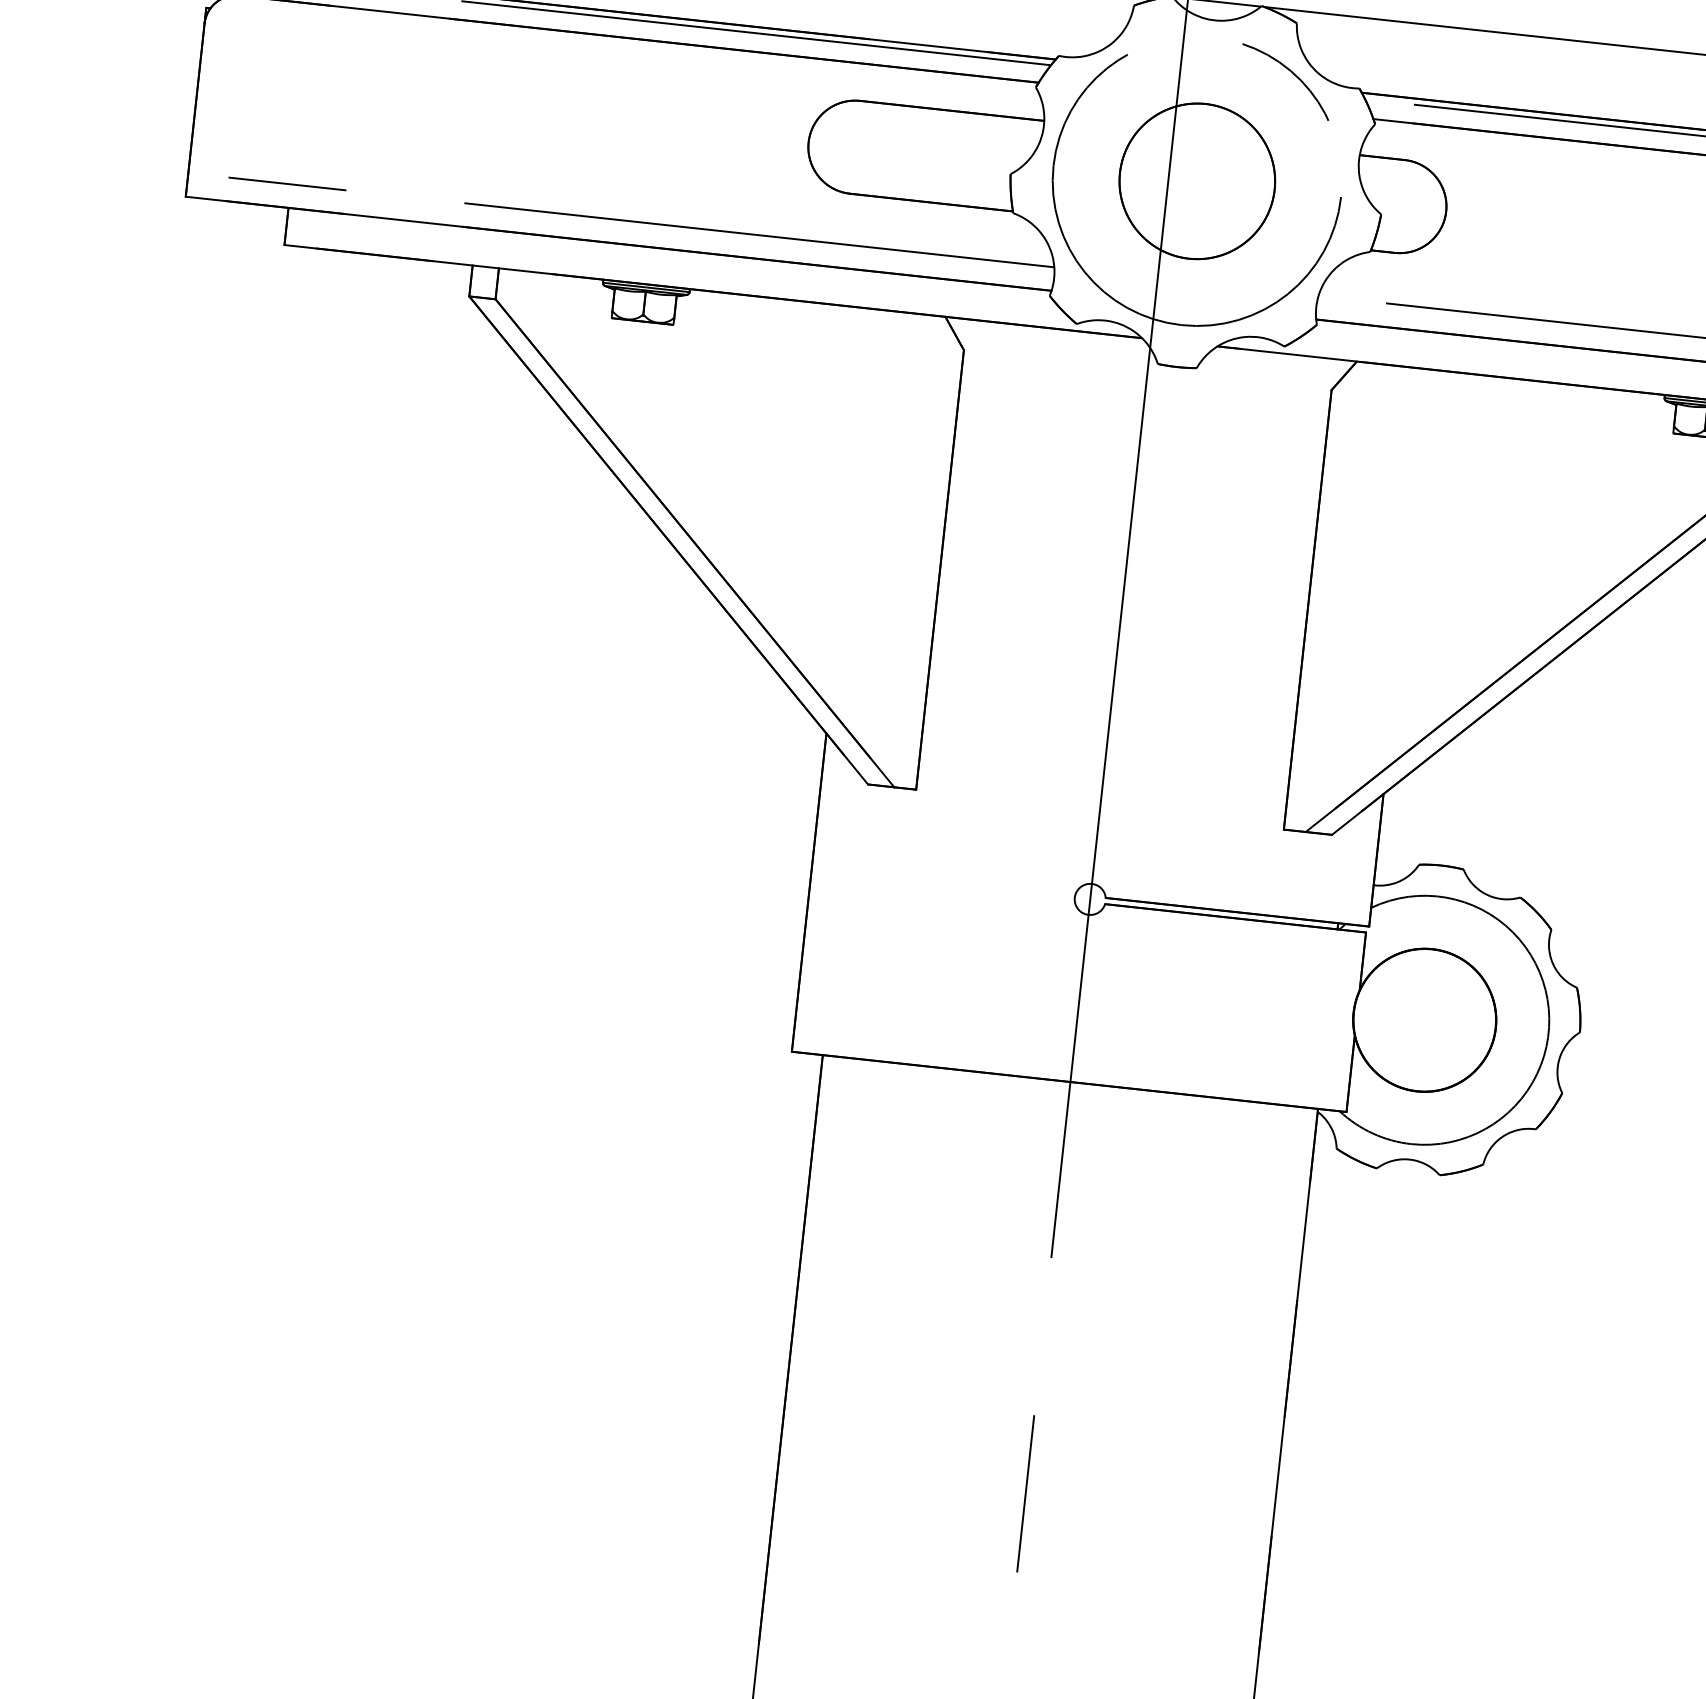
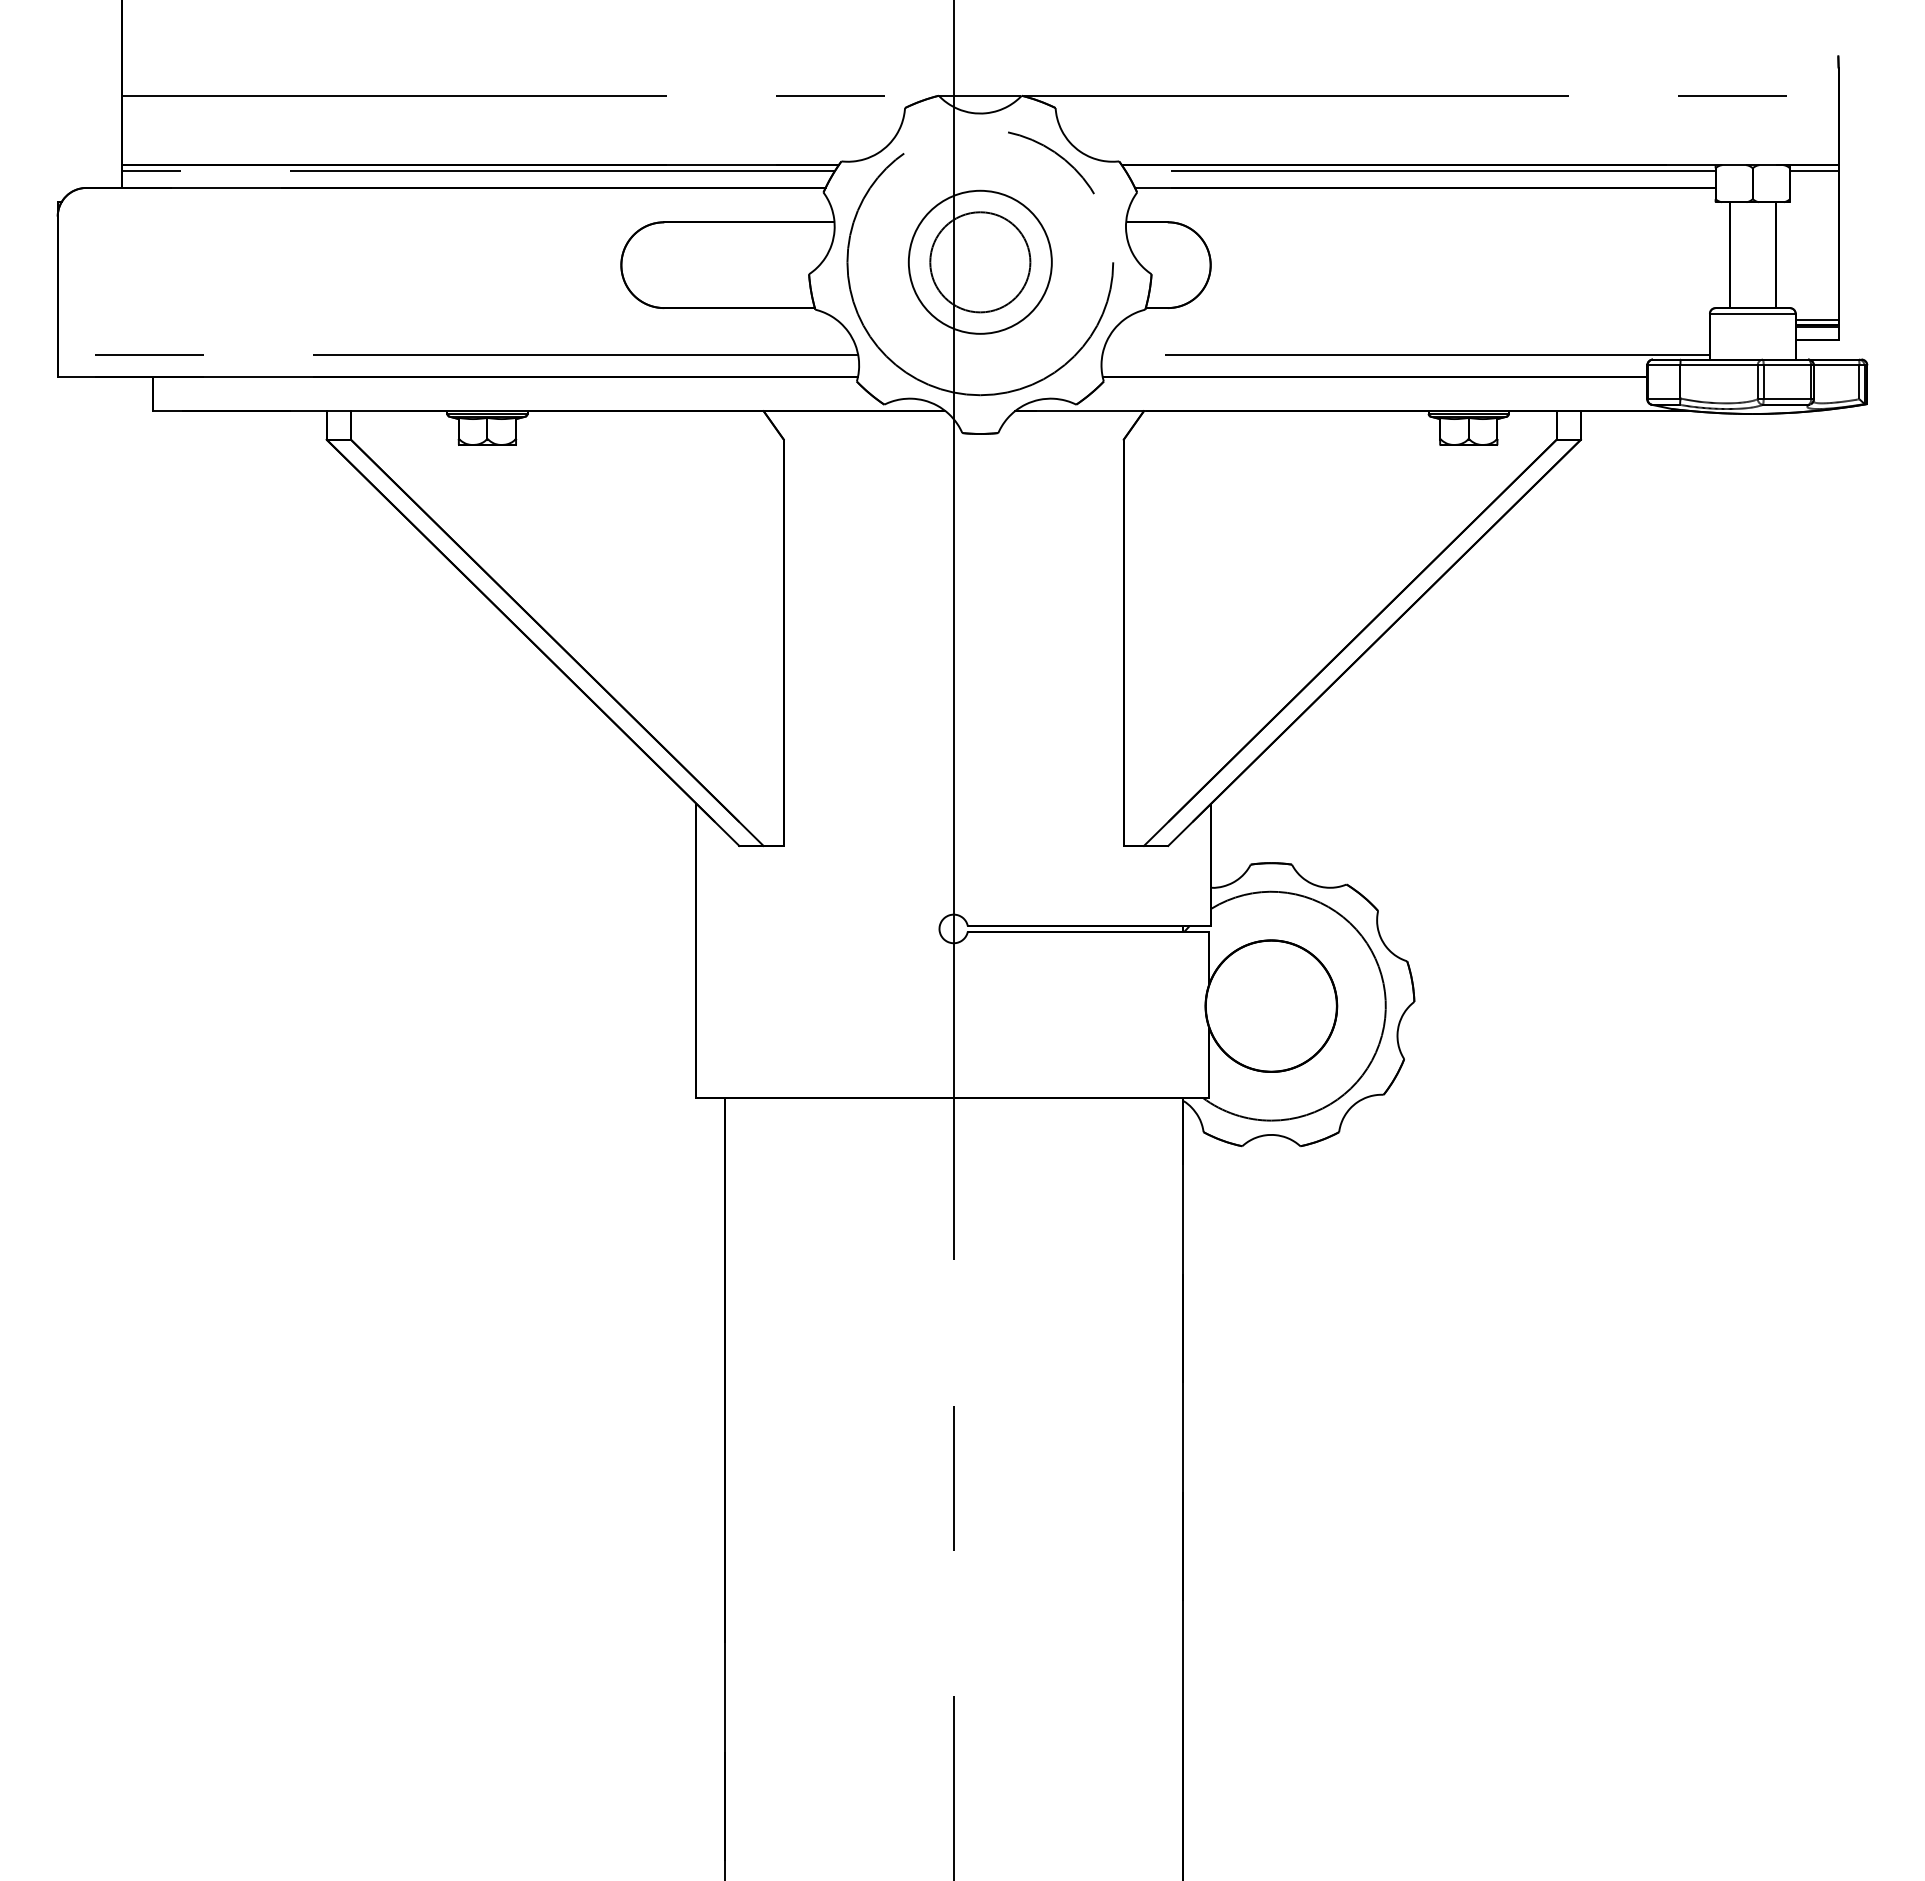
circle: (1196, 180) -> (979, 261), size x0.7

